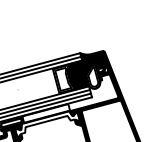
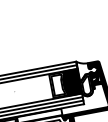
fill: (91, 63) -> (86, 72), removed

